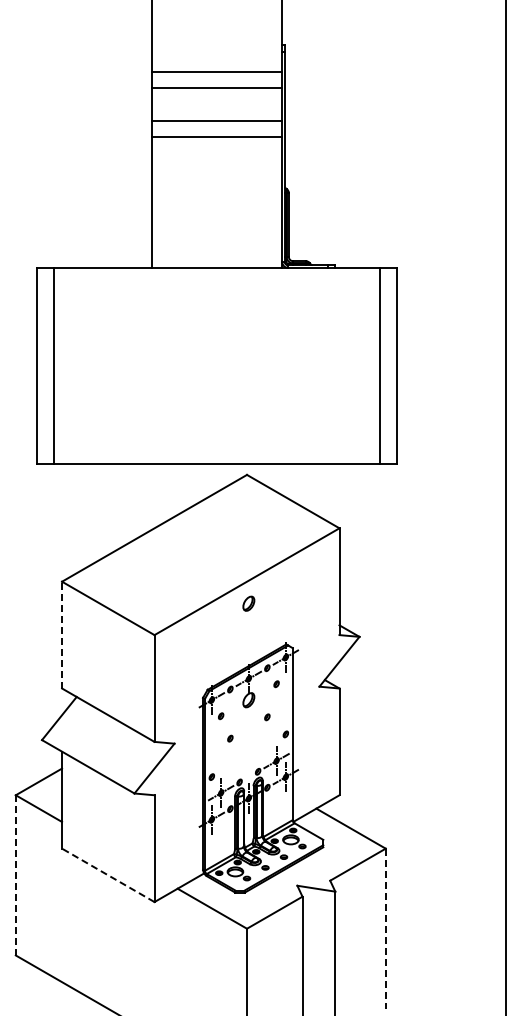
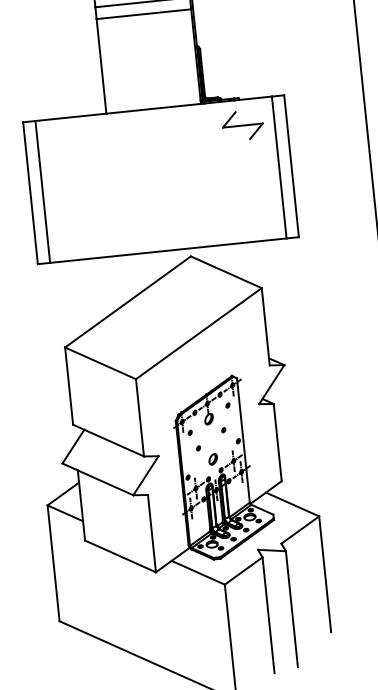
part: (336, 302) -> (242, 125), added
part: (248, 603) -> (212, 459), moved
line: (62, 634) -> (69, 385), dashed -> solid
line: (15, 875) -> (53, 563), dashed -> solid
line: (107, 875) -> (119, 556), dashed -> solid
line: (385, 929) -> (325, 574), dashed -> solid

